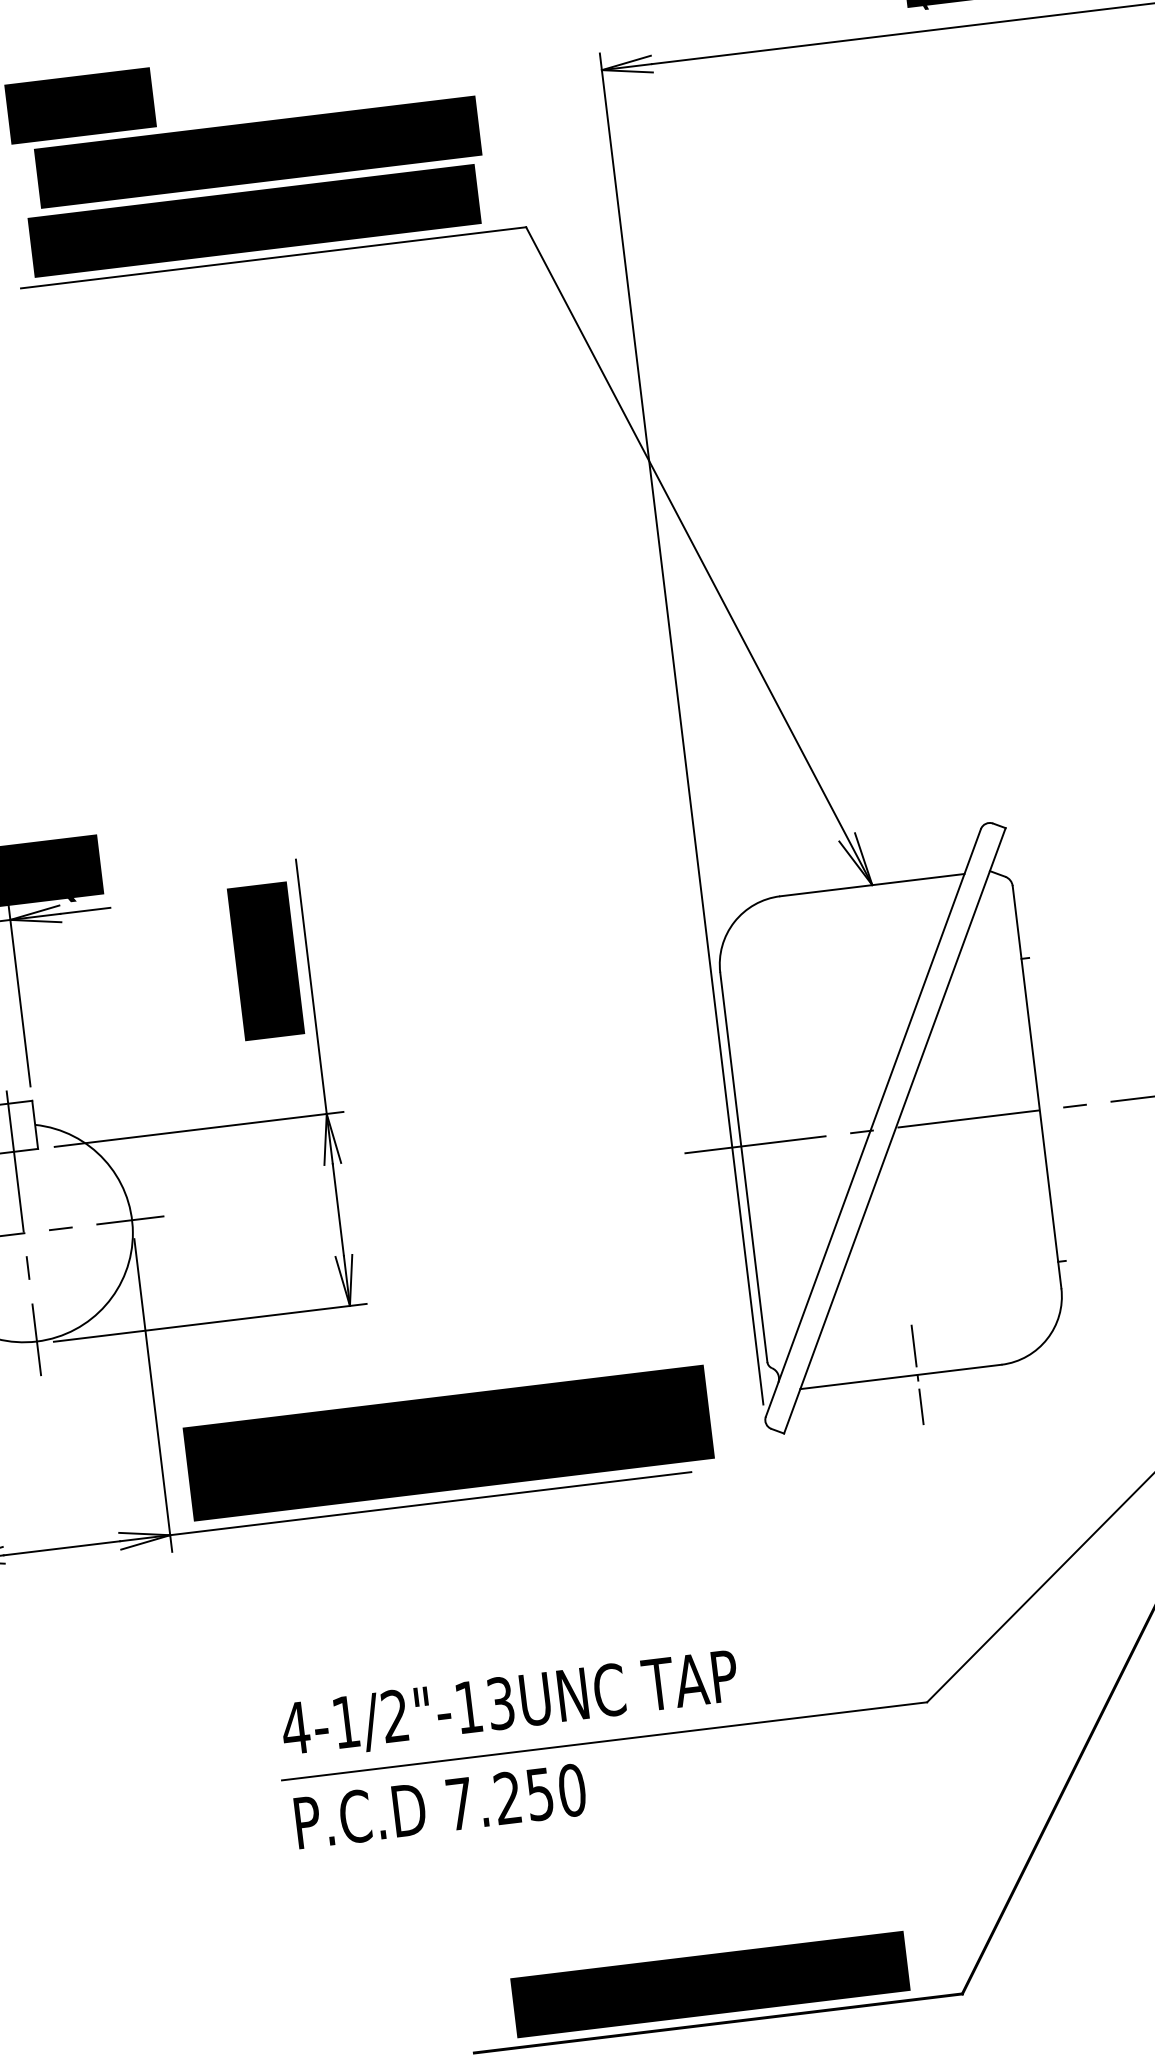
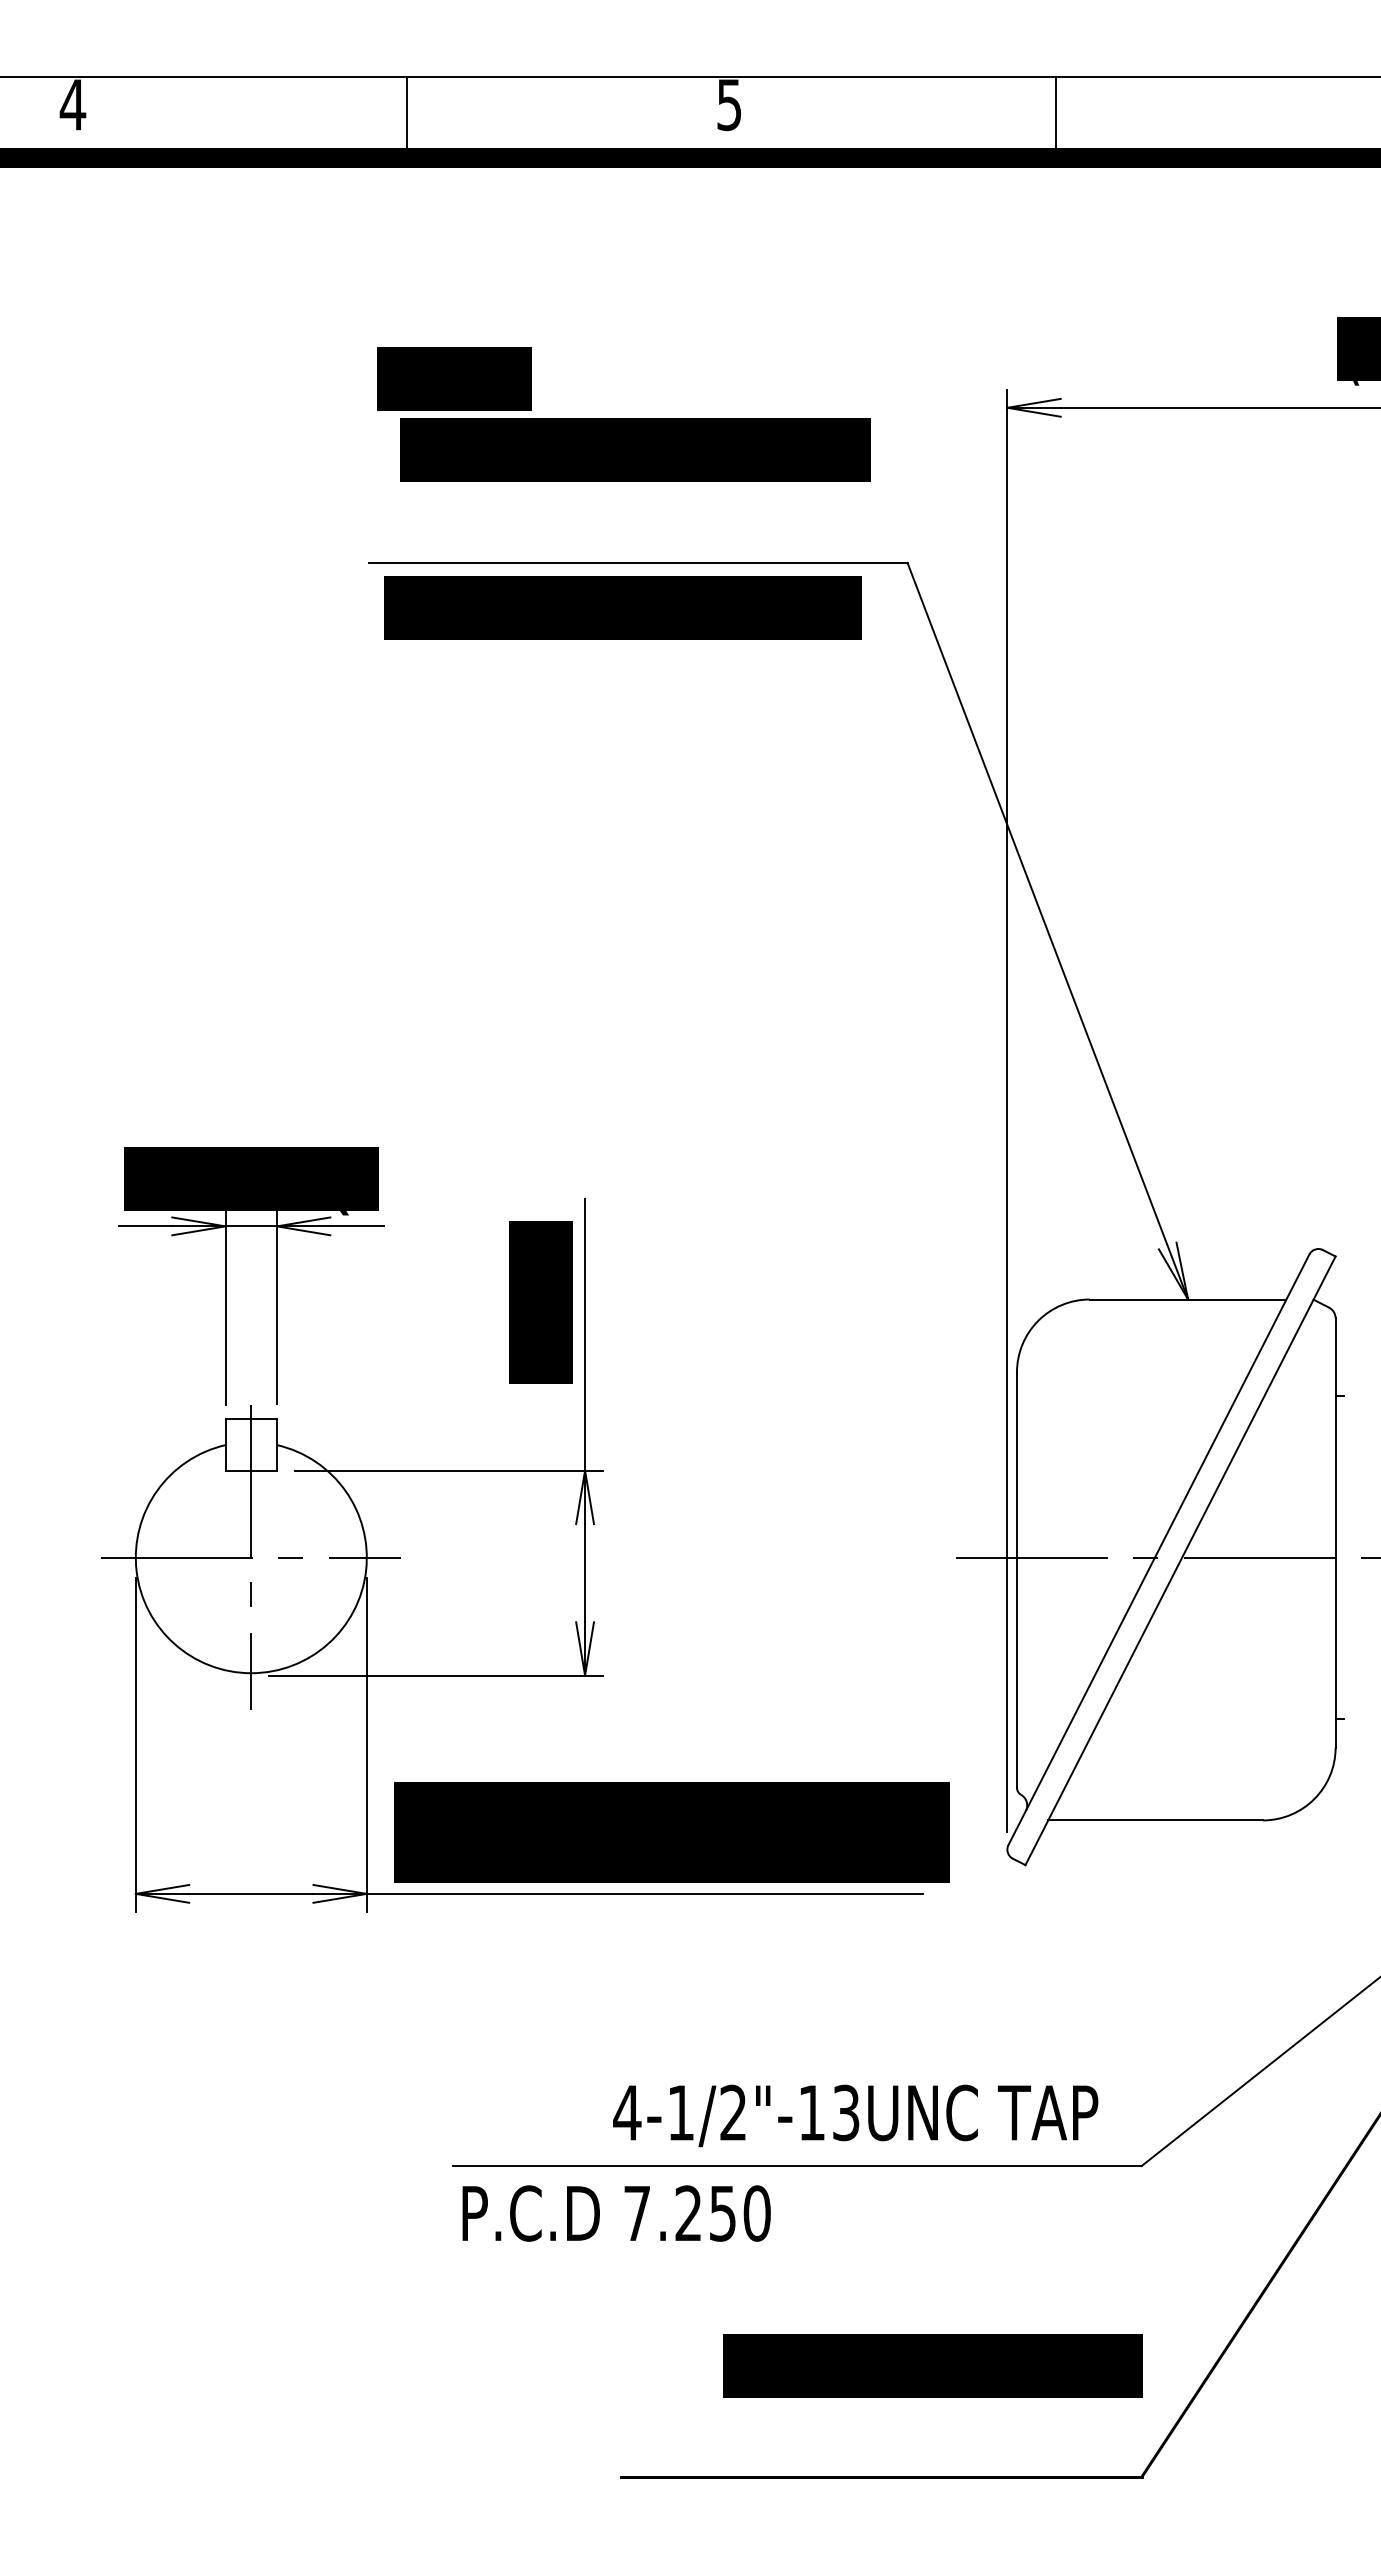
text: (254, 220) -> (622, 607), moved
line: (917, 1374) -> (1173, 1819), removed
text: (509, 1704) -> (855, 2115), moved
text: (710, 1983) -> (932, 2365), moved

